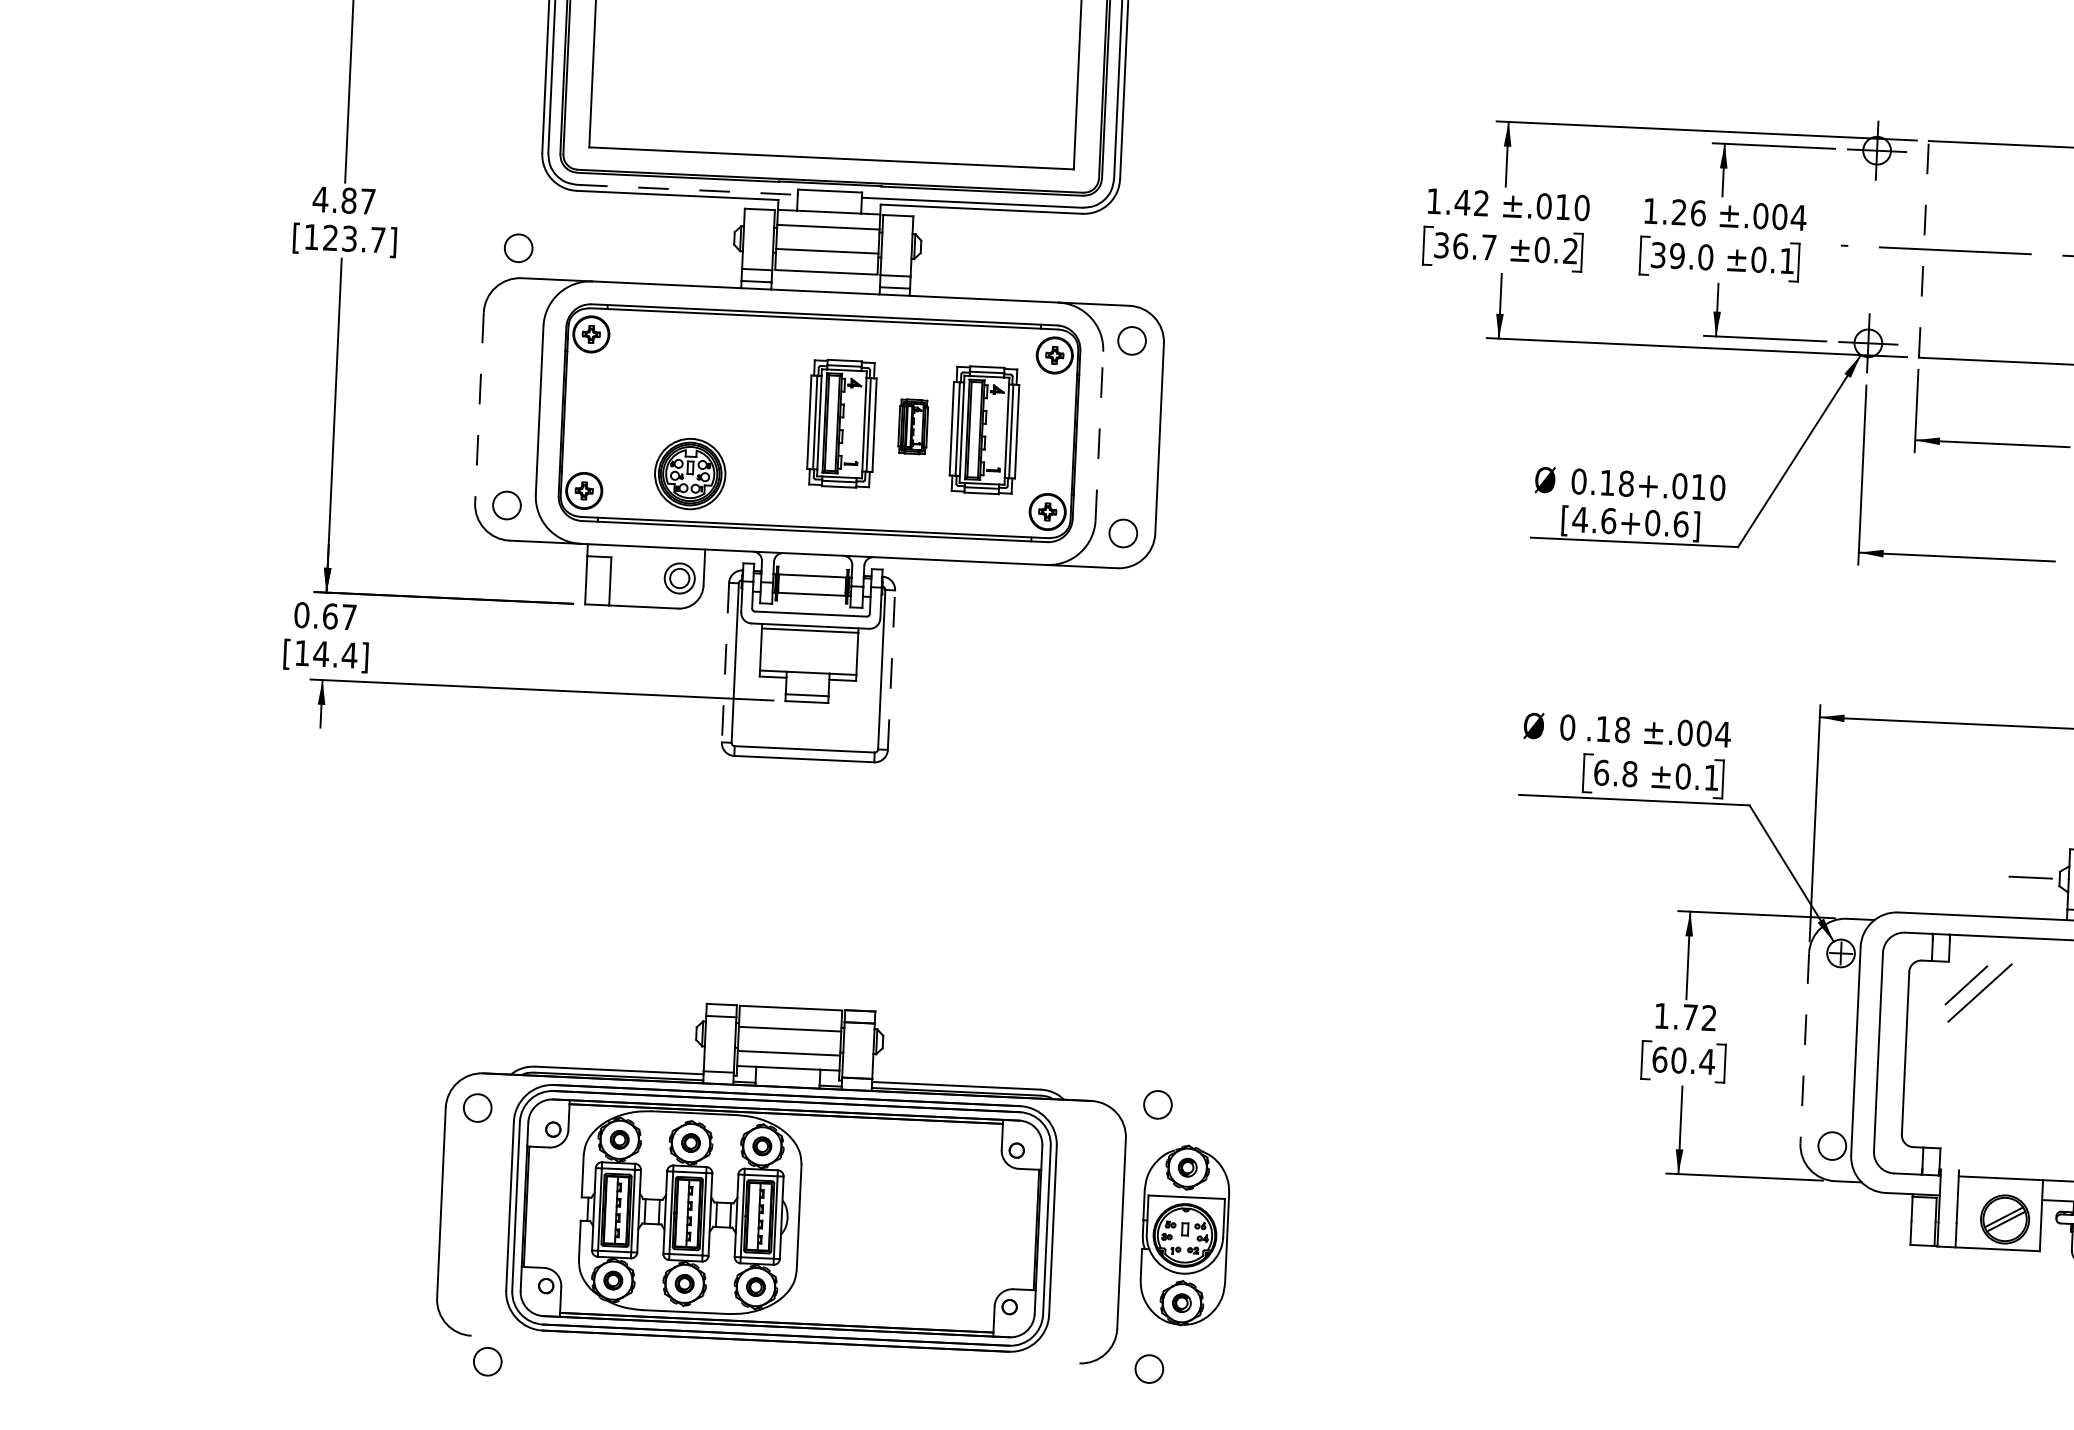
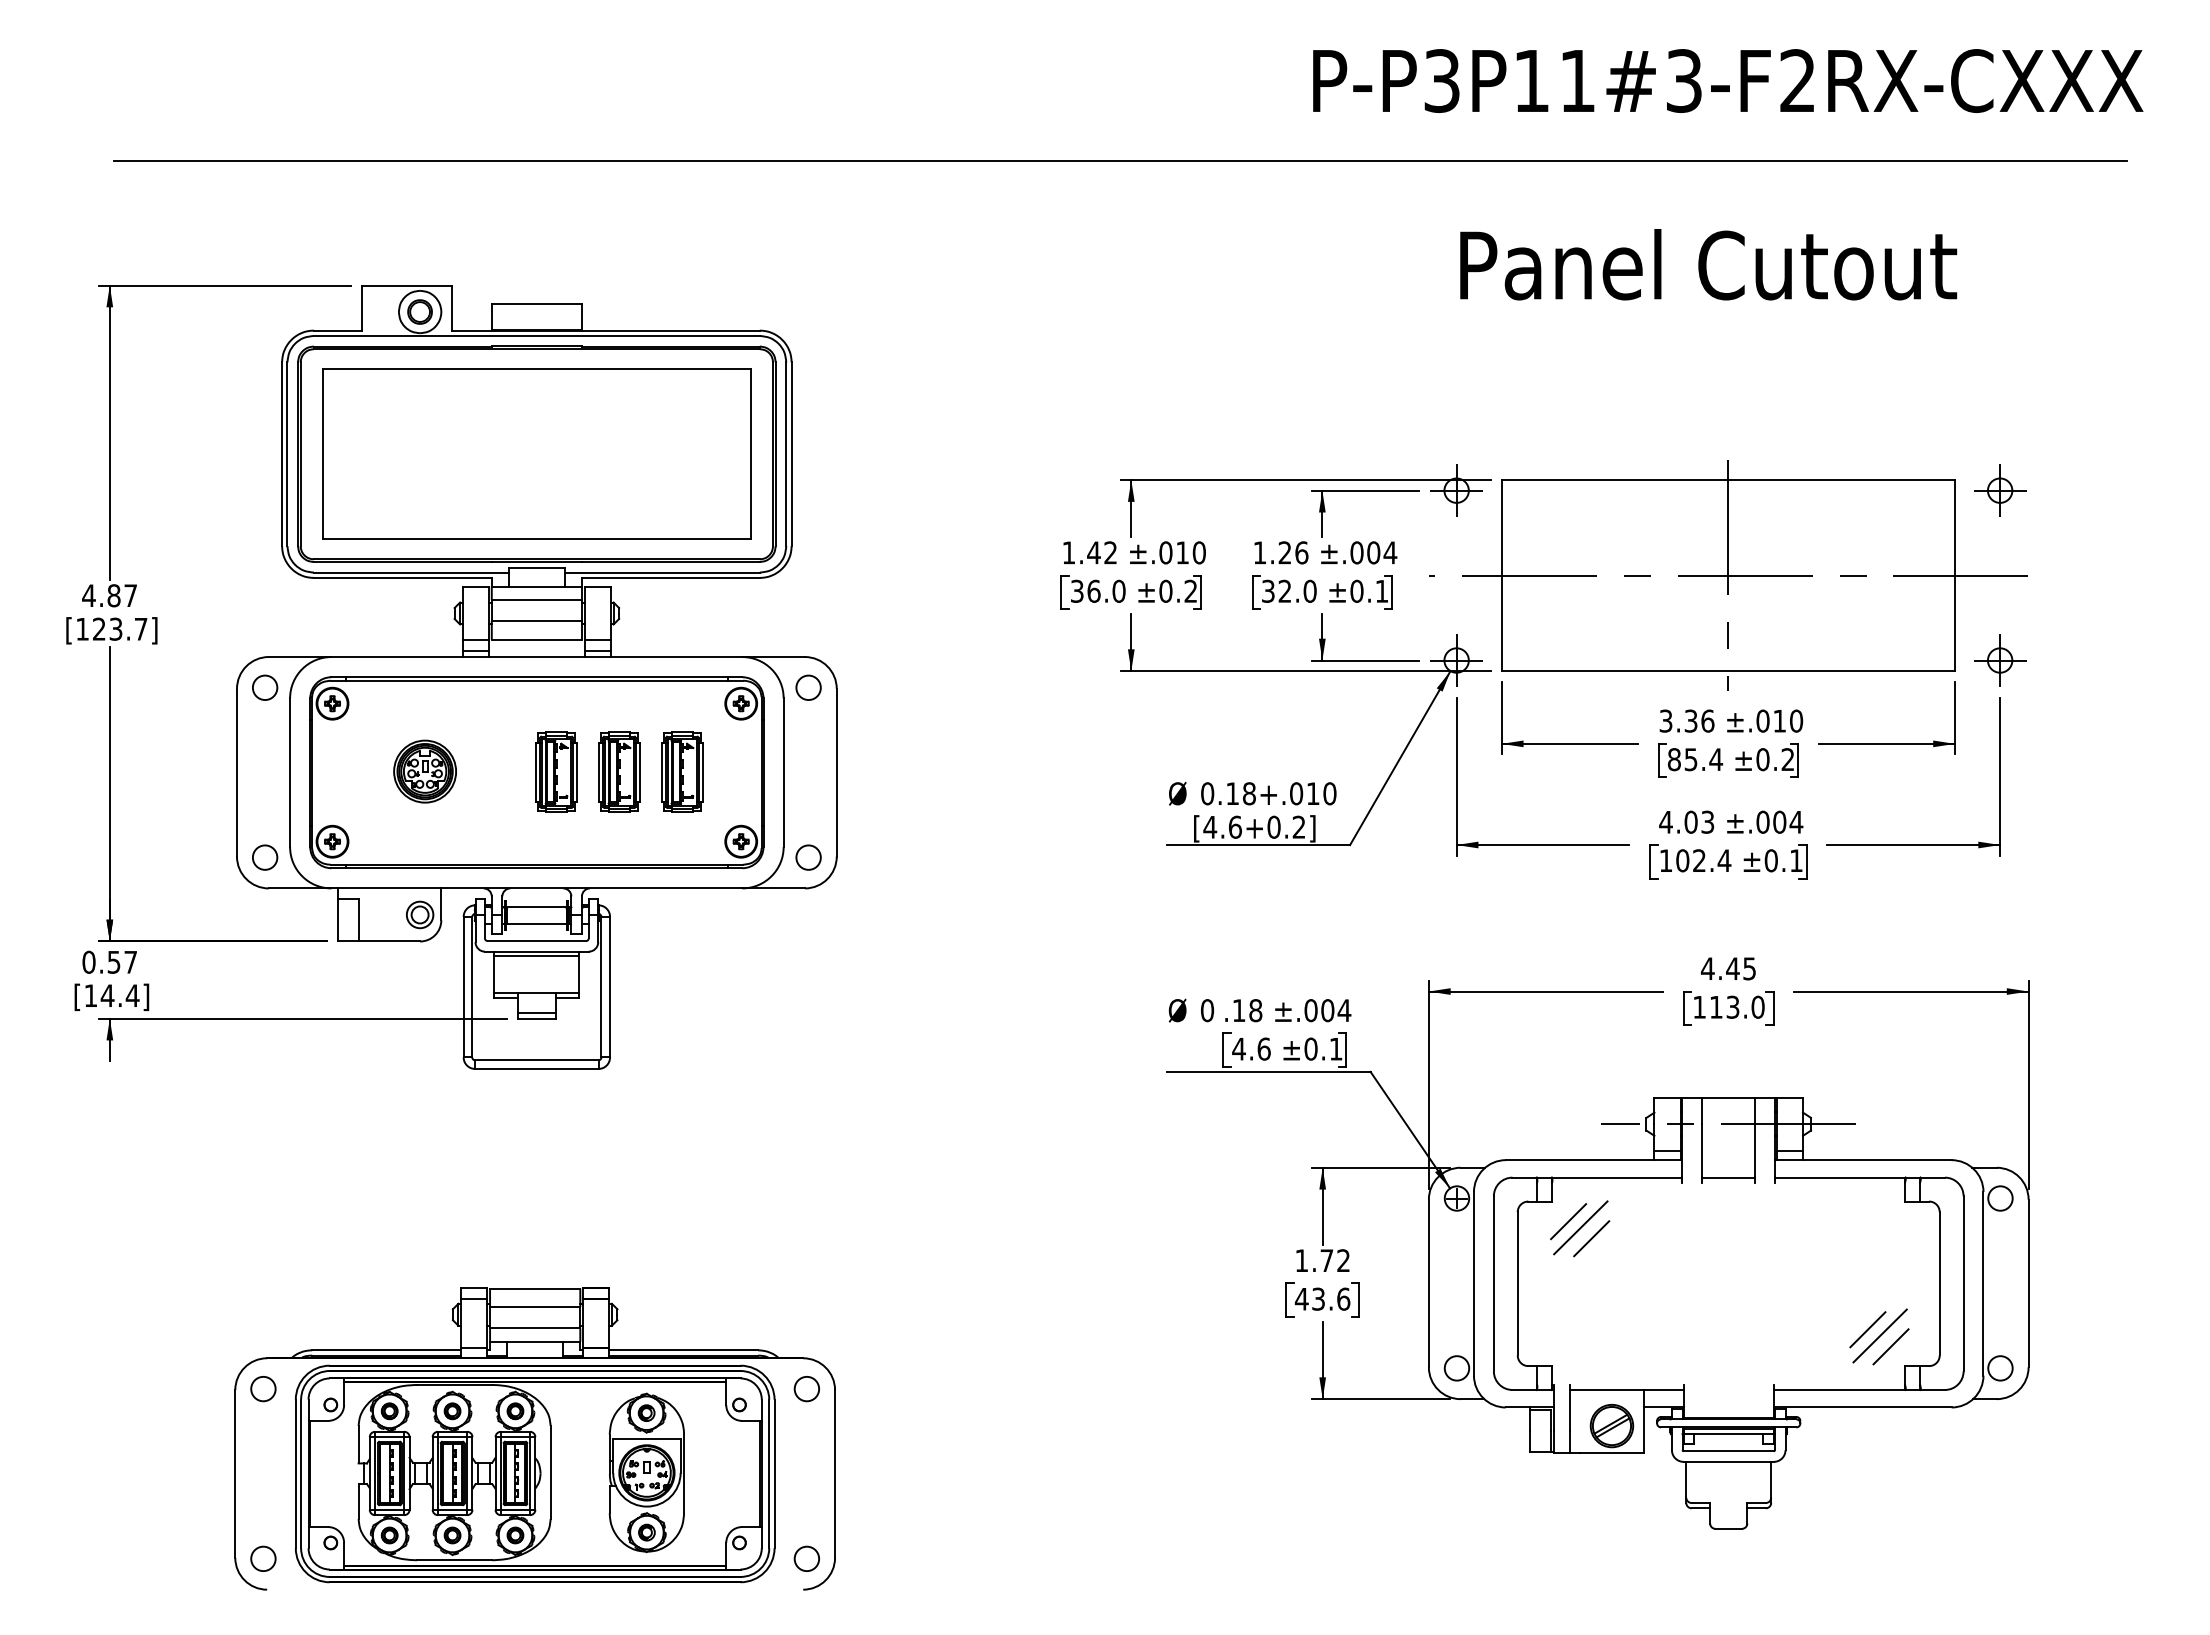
line: (687, 189) -> (411, 572), dashed -> solid
text: (1488, 246) -> (1118, 590), 36.7 -> 36.0
circle: (519, 247) -> (265, 687), moved
line: (1923, 249) -> (1501, 575), dashed -> solid
text: (1676, 255) -> (1284, 590), 39.0 -> 32.0
line: (480, 407) -> (237, 772), dashed -> solid
part: (841, 422) -> (556, 771), size x0.71
part: (913, 426) -> (619, 771), size x1.67
part: (984, 429) -> (682, 771), size x0.71
line: (1099, 435) -> (783, 772), dashed -> solid
part: (689, 473) -> (424, 771), moved
text: (1680, 523) -> (1298, 826), [4.6+0.6] -> [4.6+0.2]
text: (329, 615) -> (113, 961), 0.67 -> 0.57
line: (725, 663) -> (463, 987), dashed -> solid
line: (892, 669) -> (610, 986), dashed -> solid
text: (1615, 772) -> (1251, 1048), 6.8 -> 4.6
line: (1991, 1005) -> (1591, 1238), added
line: (1804, 1048) -> (1428, 1283), dashed -> solid
text: (1683, 1059) -> (1322, 1298), 60.4 -> 43.6
circle: (1157, 1105) -> (806, 1389), moved
part: (1184, 1234) -> (646, 1472), moved
circle: (487, 1361) -> (263, 1558), moved
circle: (1148, 1368) -> (806, 1558), moved

